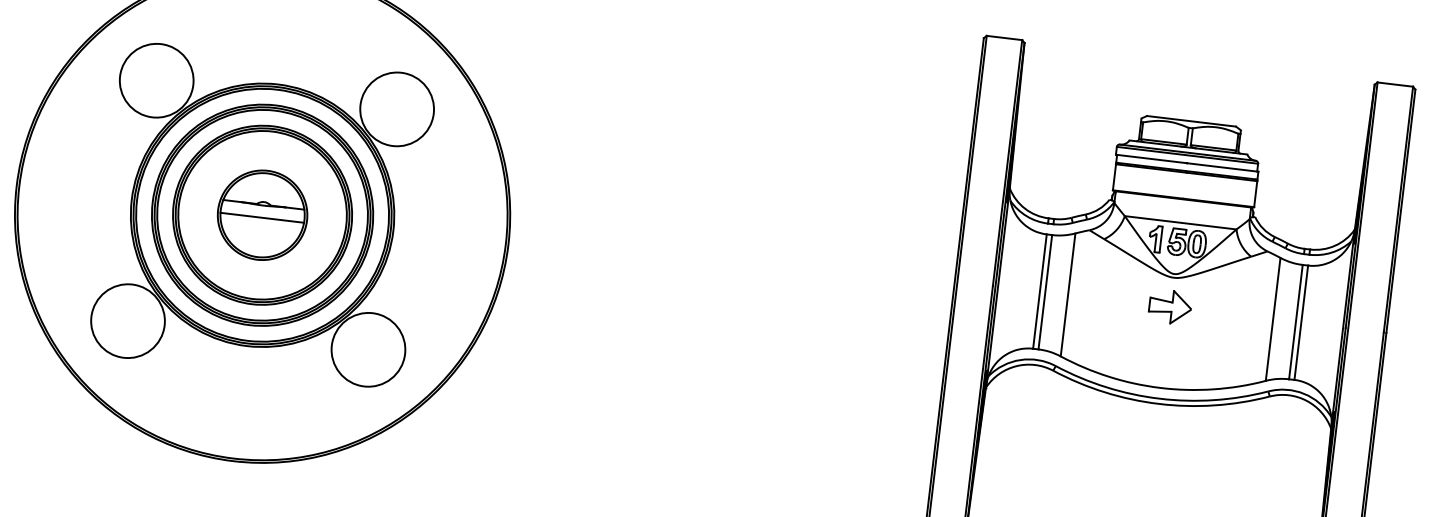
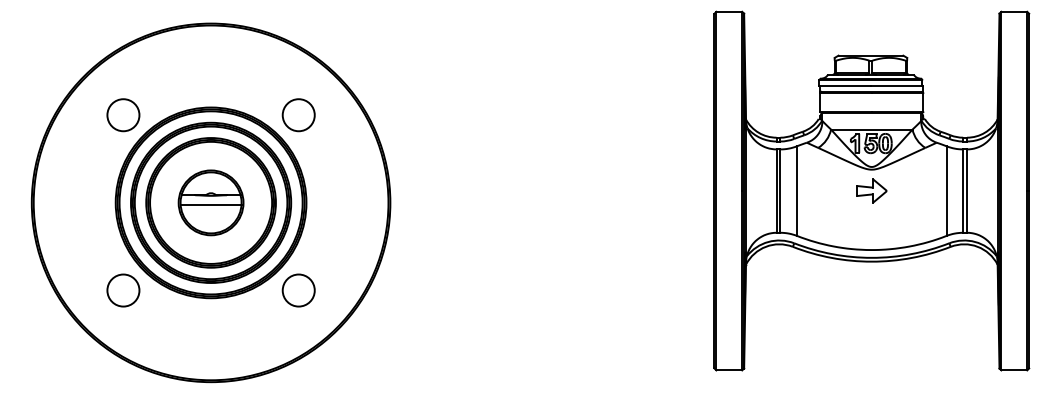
circle: (156, 79) -> (123, 114), size x0.6
circle: (396, 108) -> (298, 114), size x0.6
circle: (128, 321) -> (123, 290), size x0.6
circle: (368, 349) -> (298, 290), size x0.6

